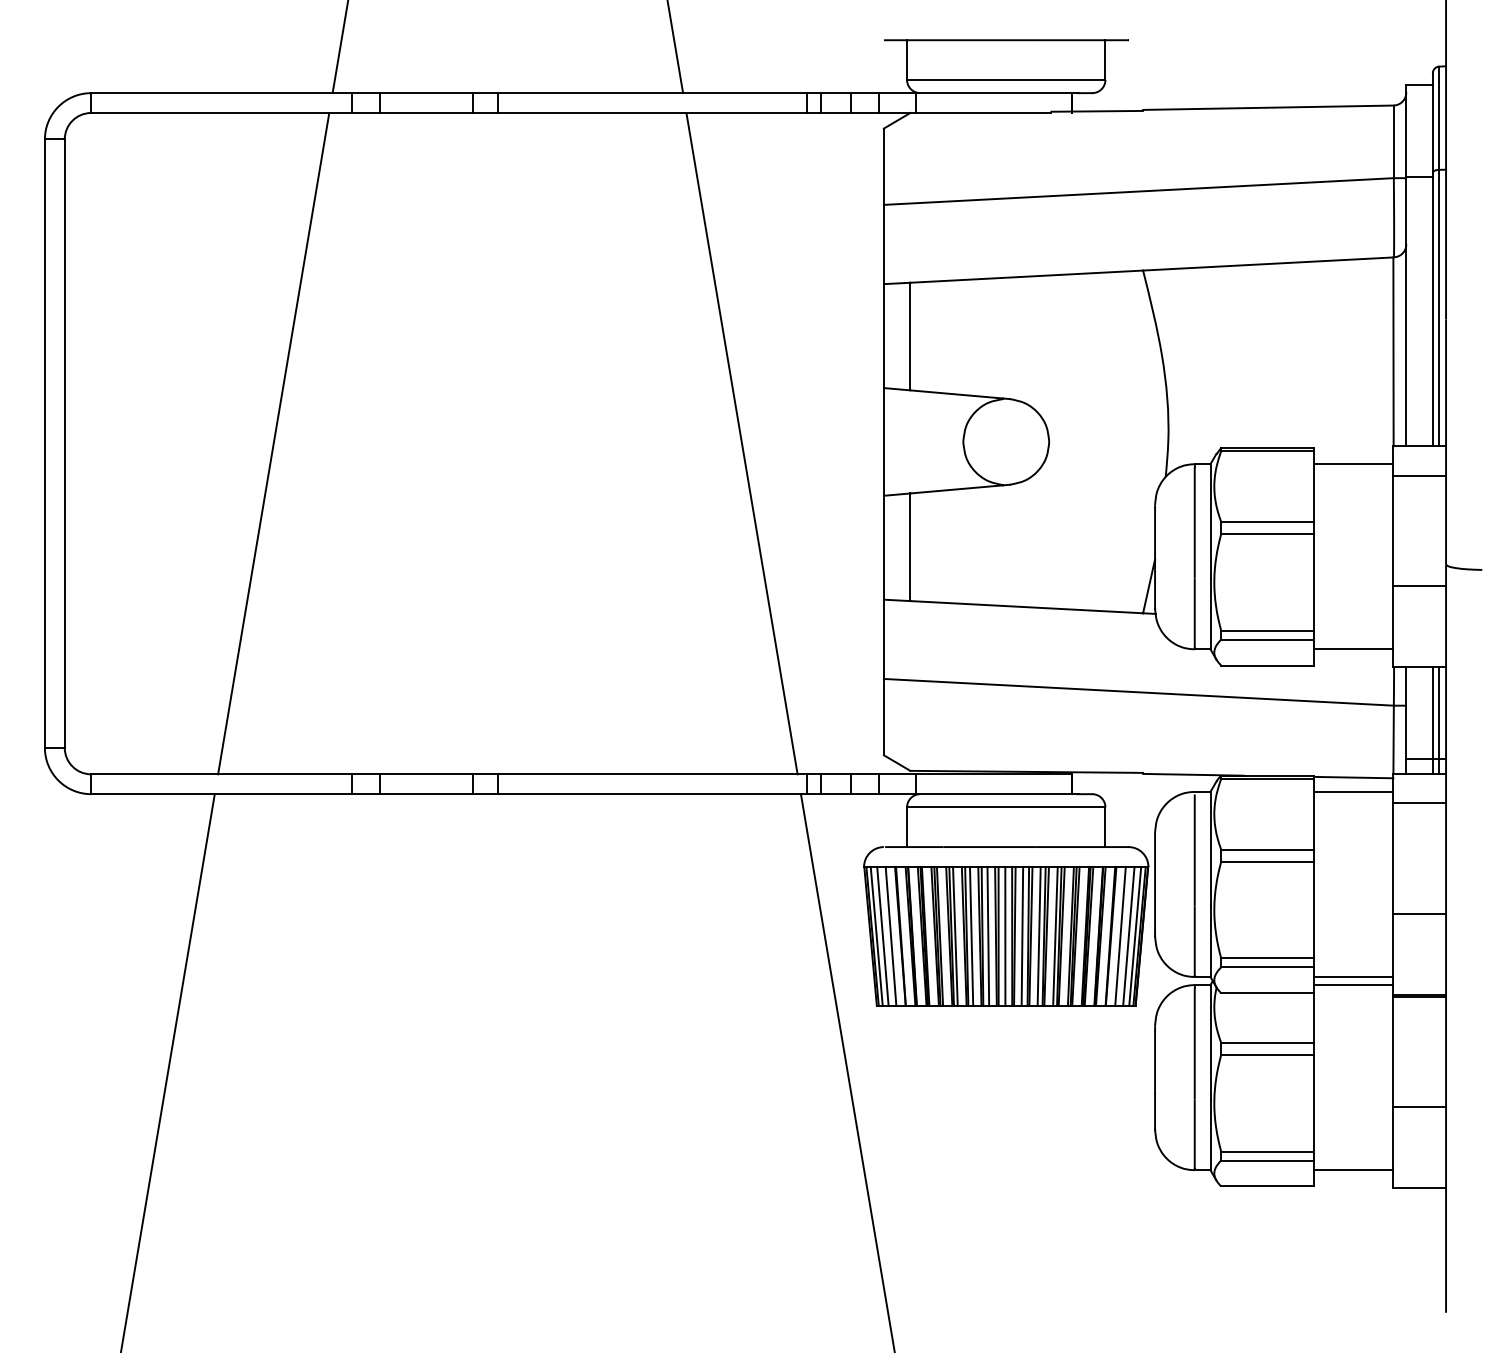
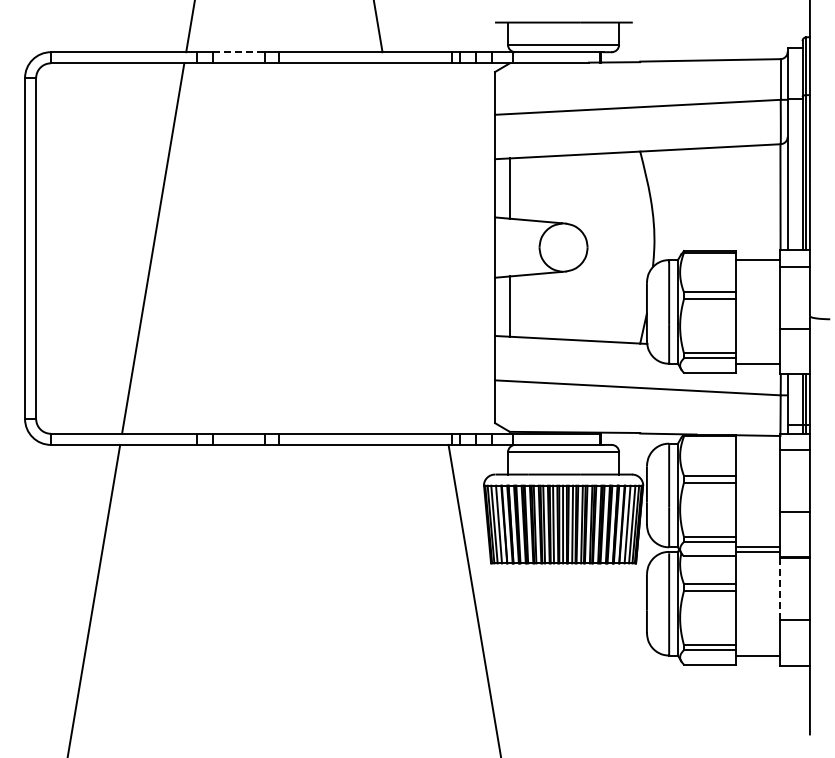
line: (425, 93) -> (238, 52), solid -> dashed
line: (741, 443) -> (415, 248), removed
line: (1352, 791) -> (757, 443), removed
line: (1393, 1052) -> (780, 589), solid -> dashed

